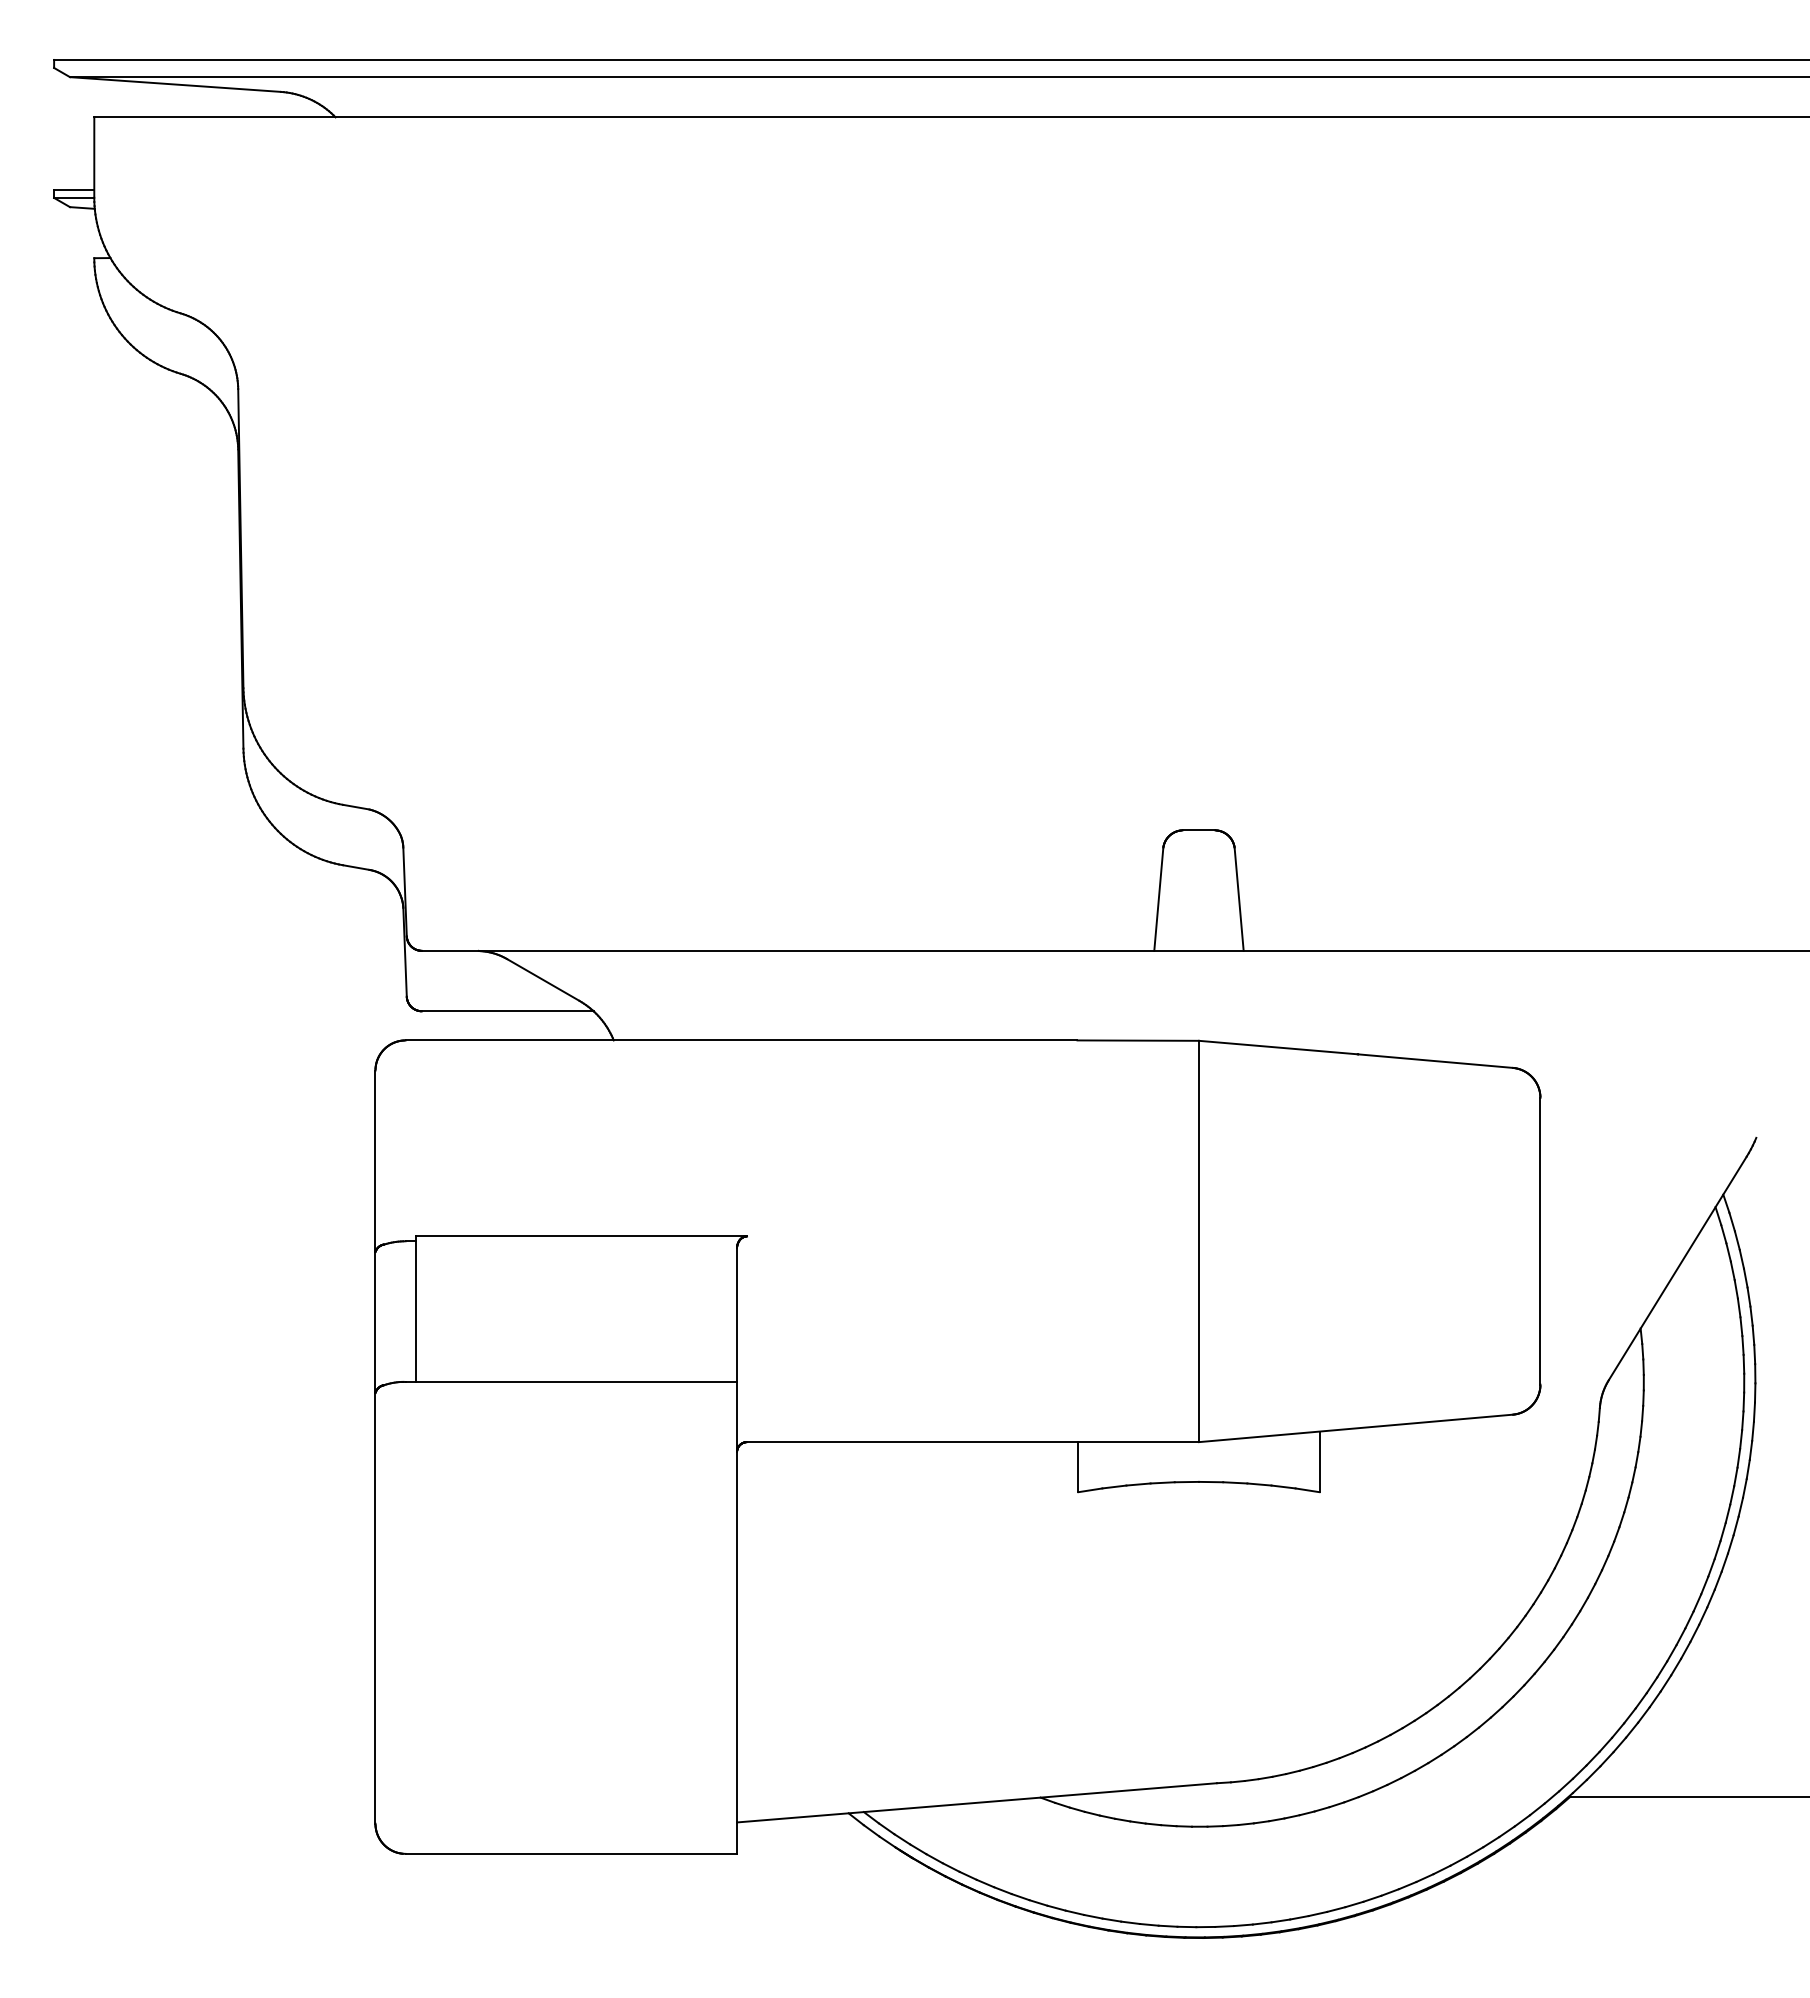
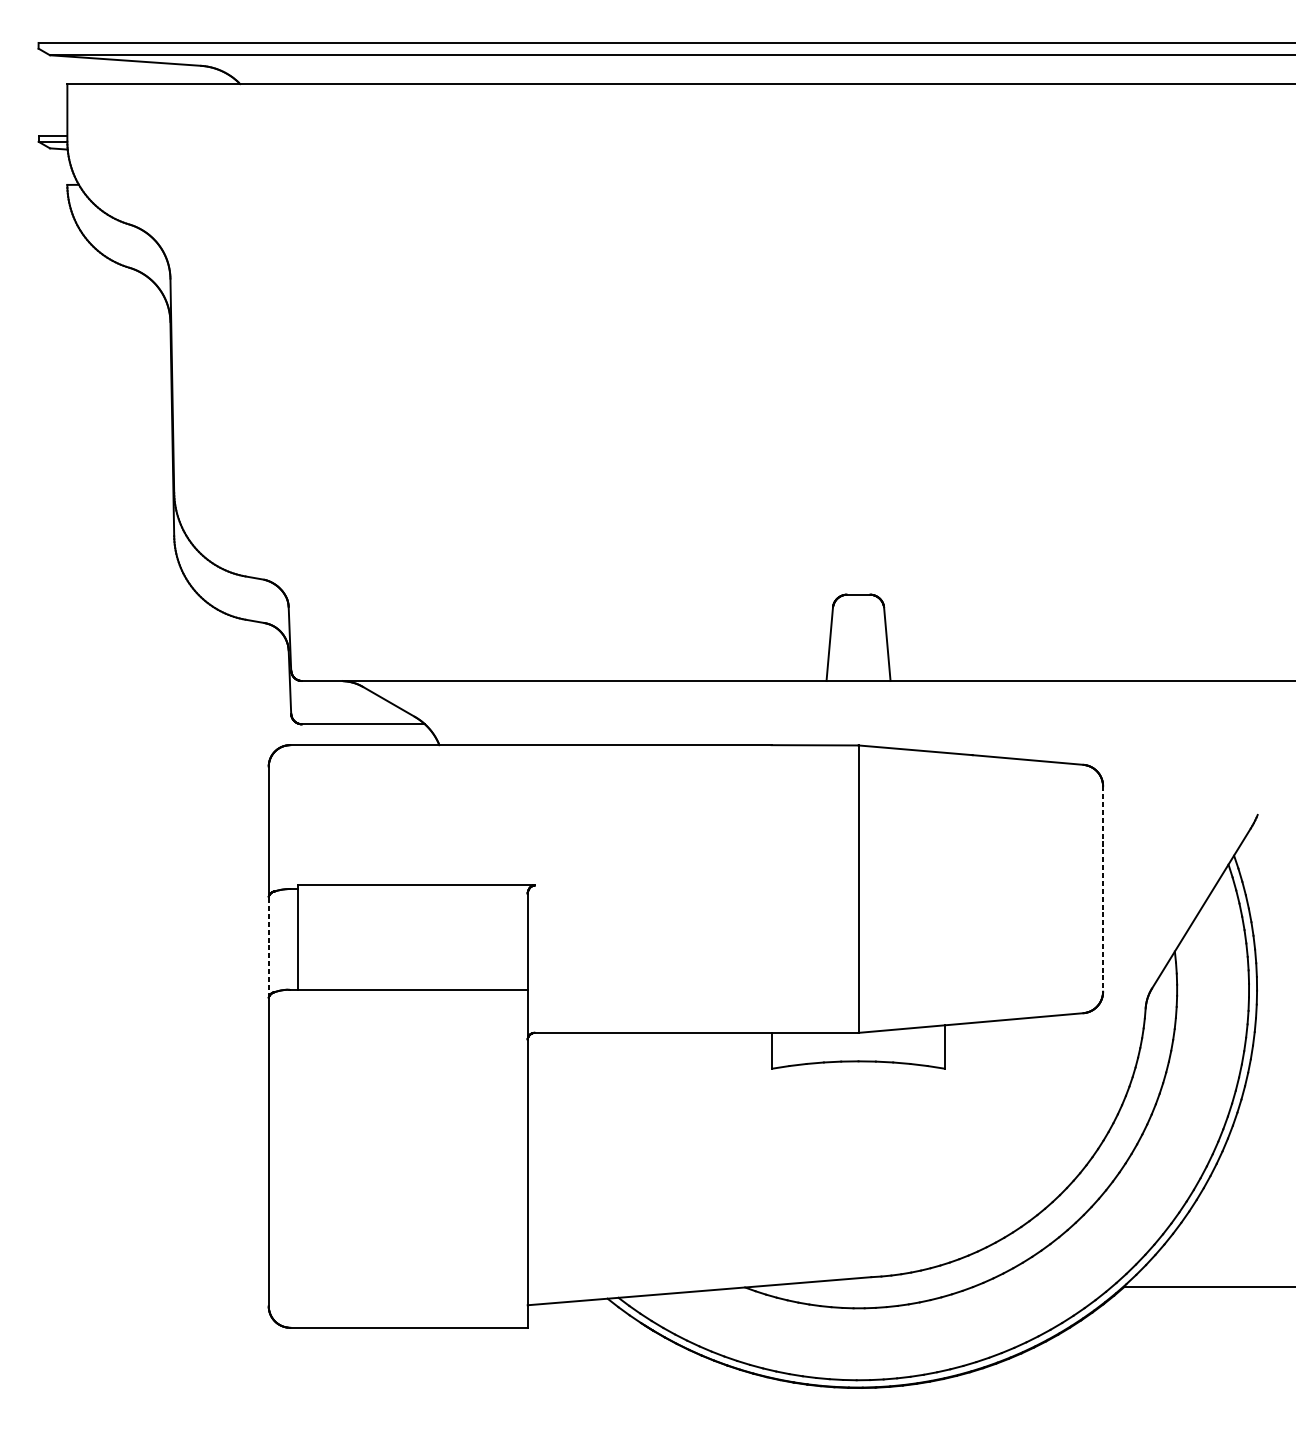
line: (1540, 1241) -> (1103, 889), solid -> dashed
line: (375, 1322) -> (268, 947), solid -> dashed

